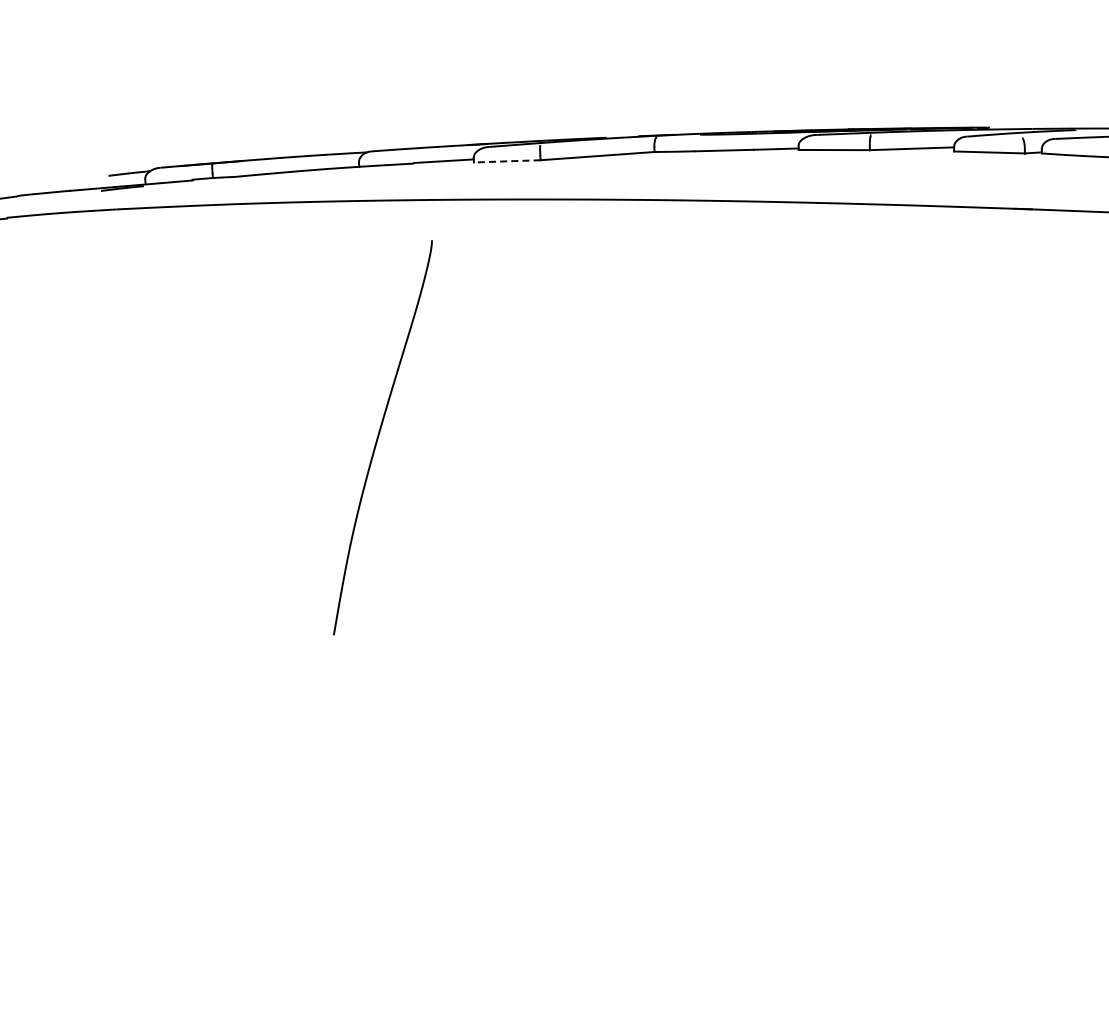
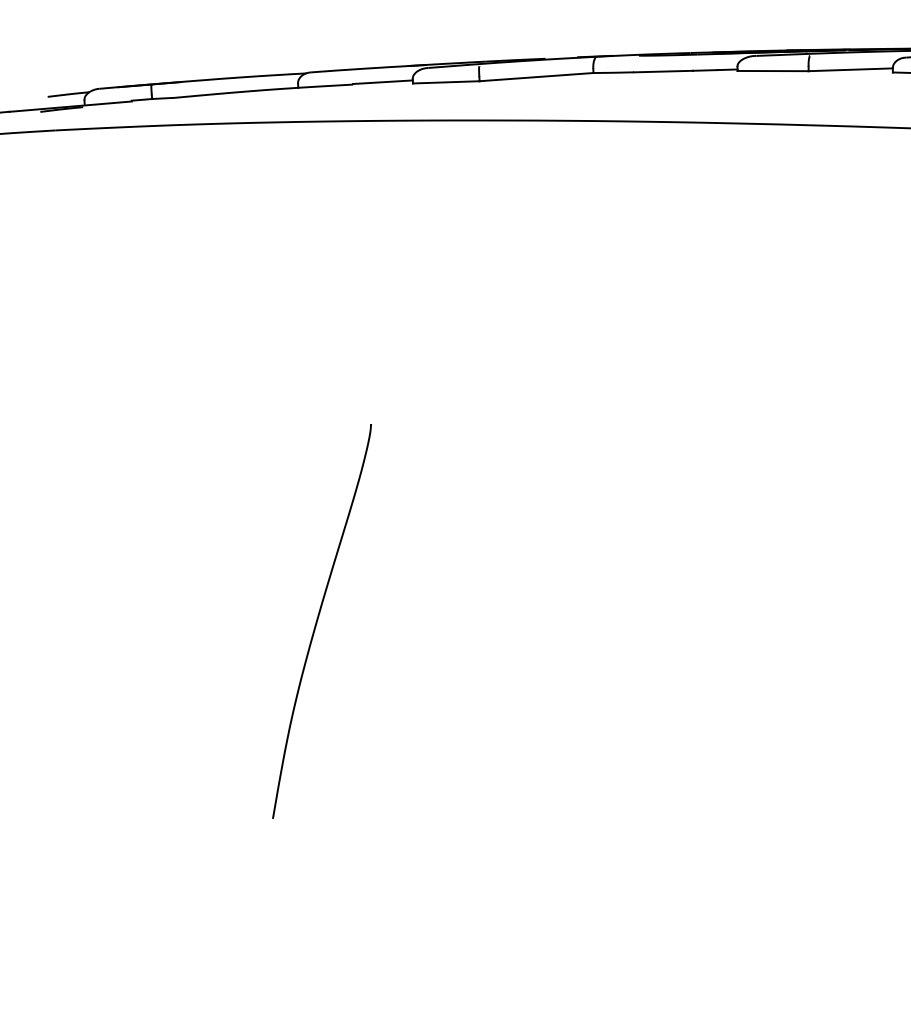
line: (506, 161) -> (445, 82), dashed -> solid
curve: (379, 436) -> (318, 620), moved

